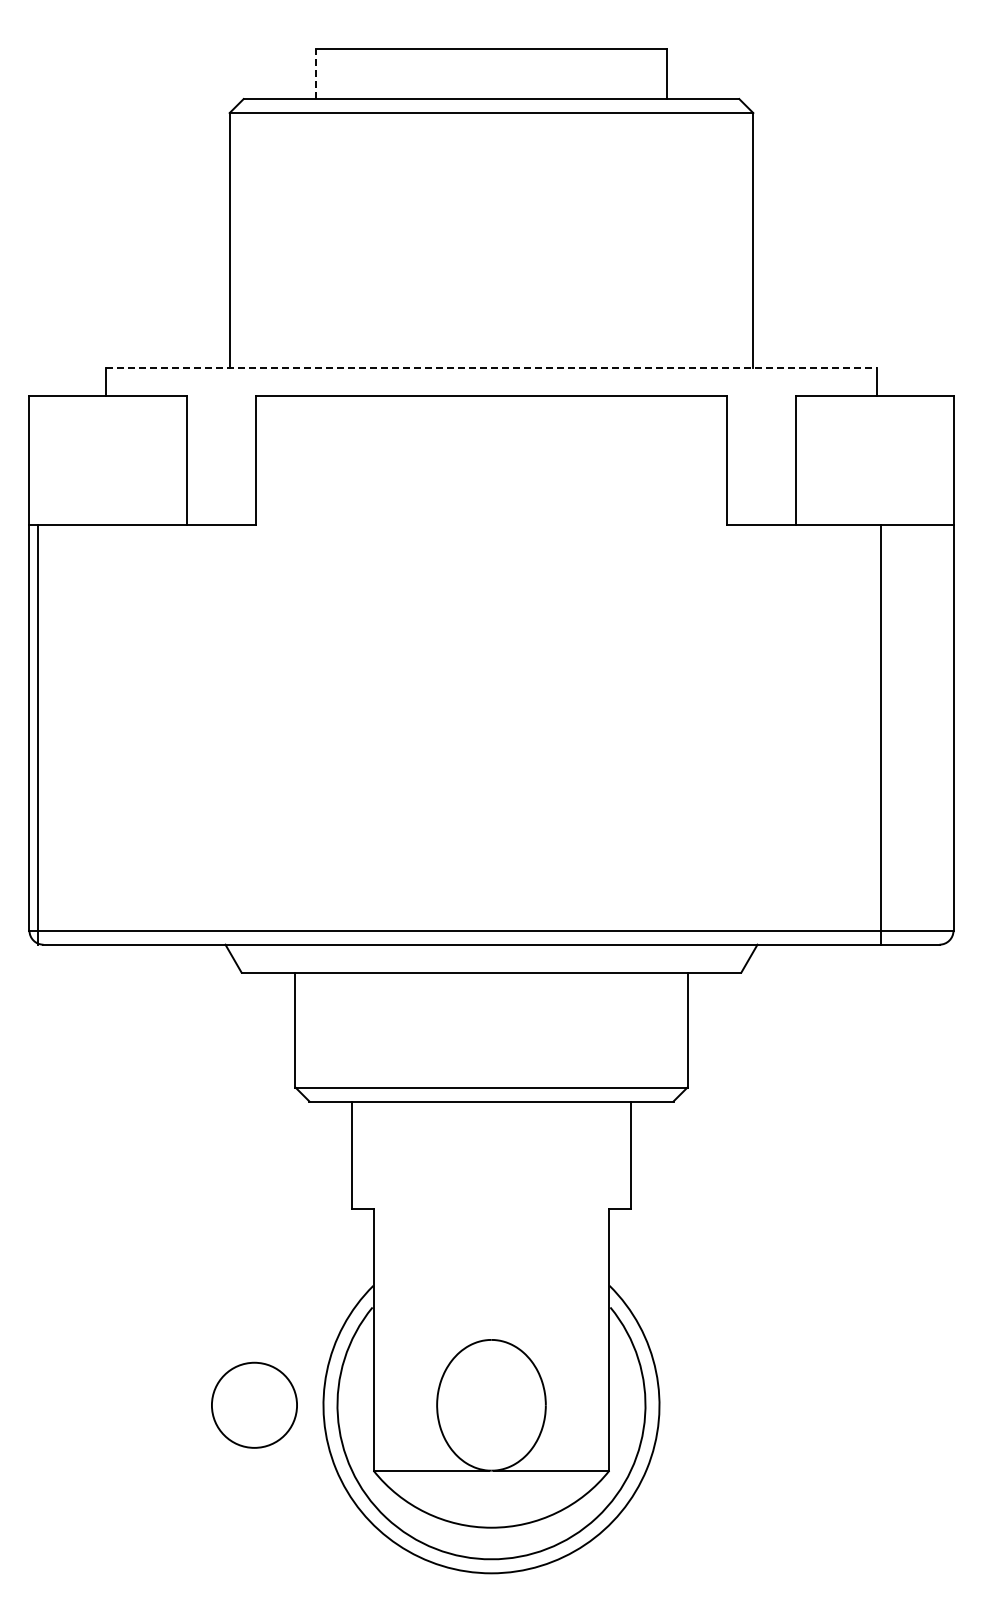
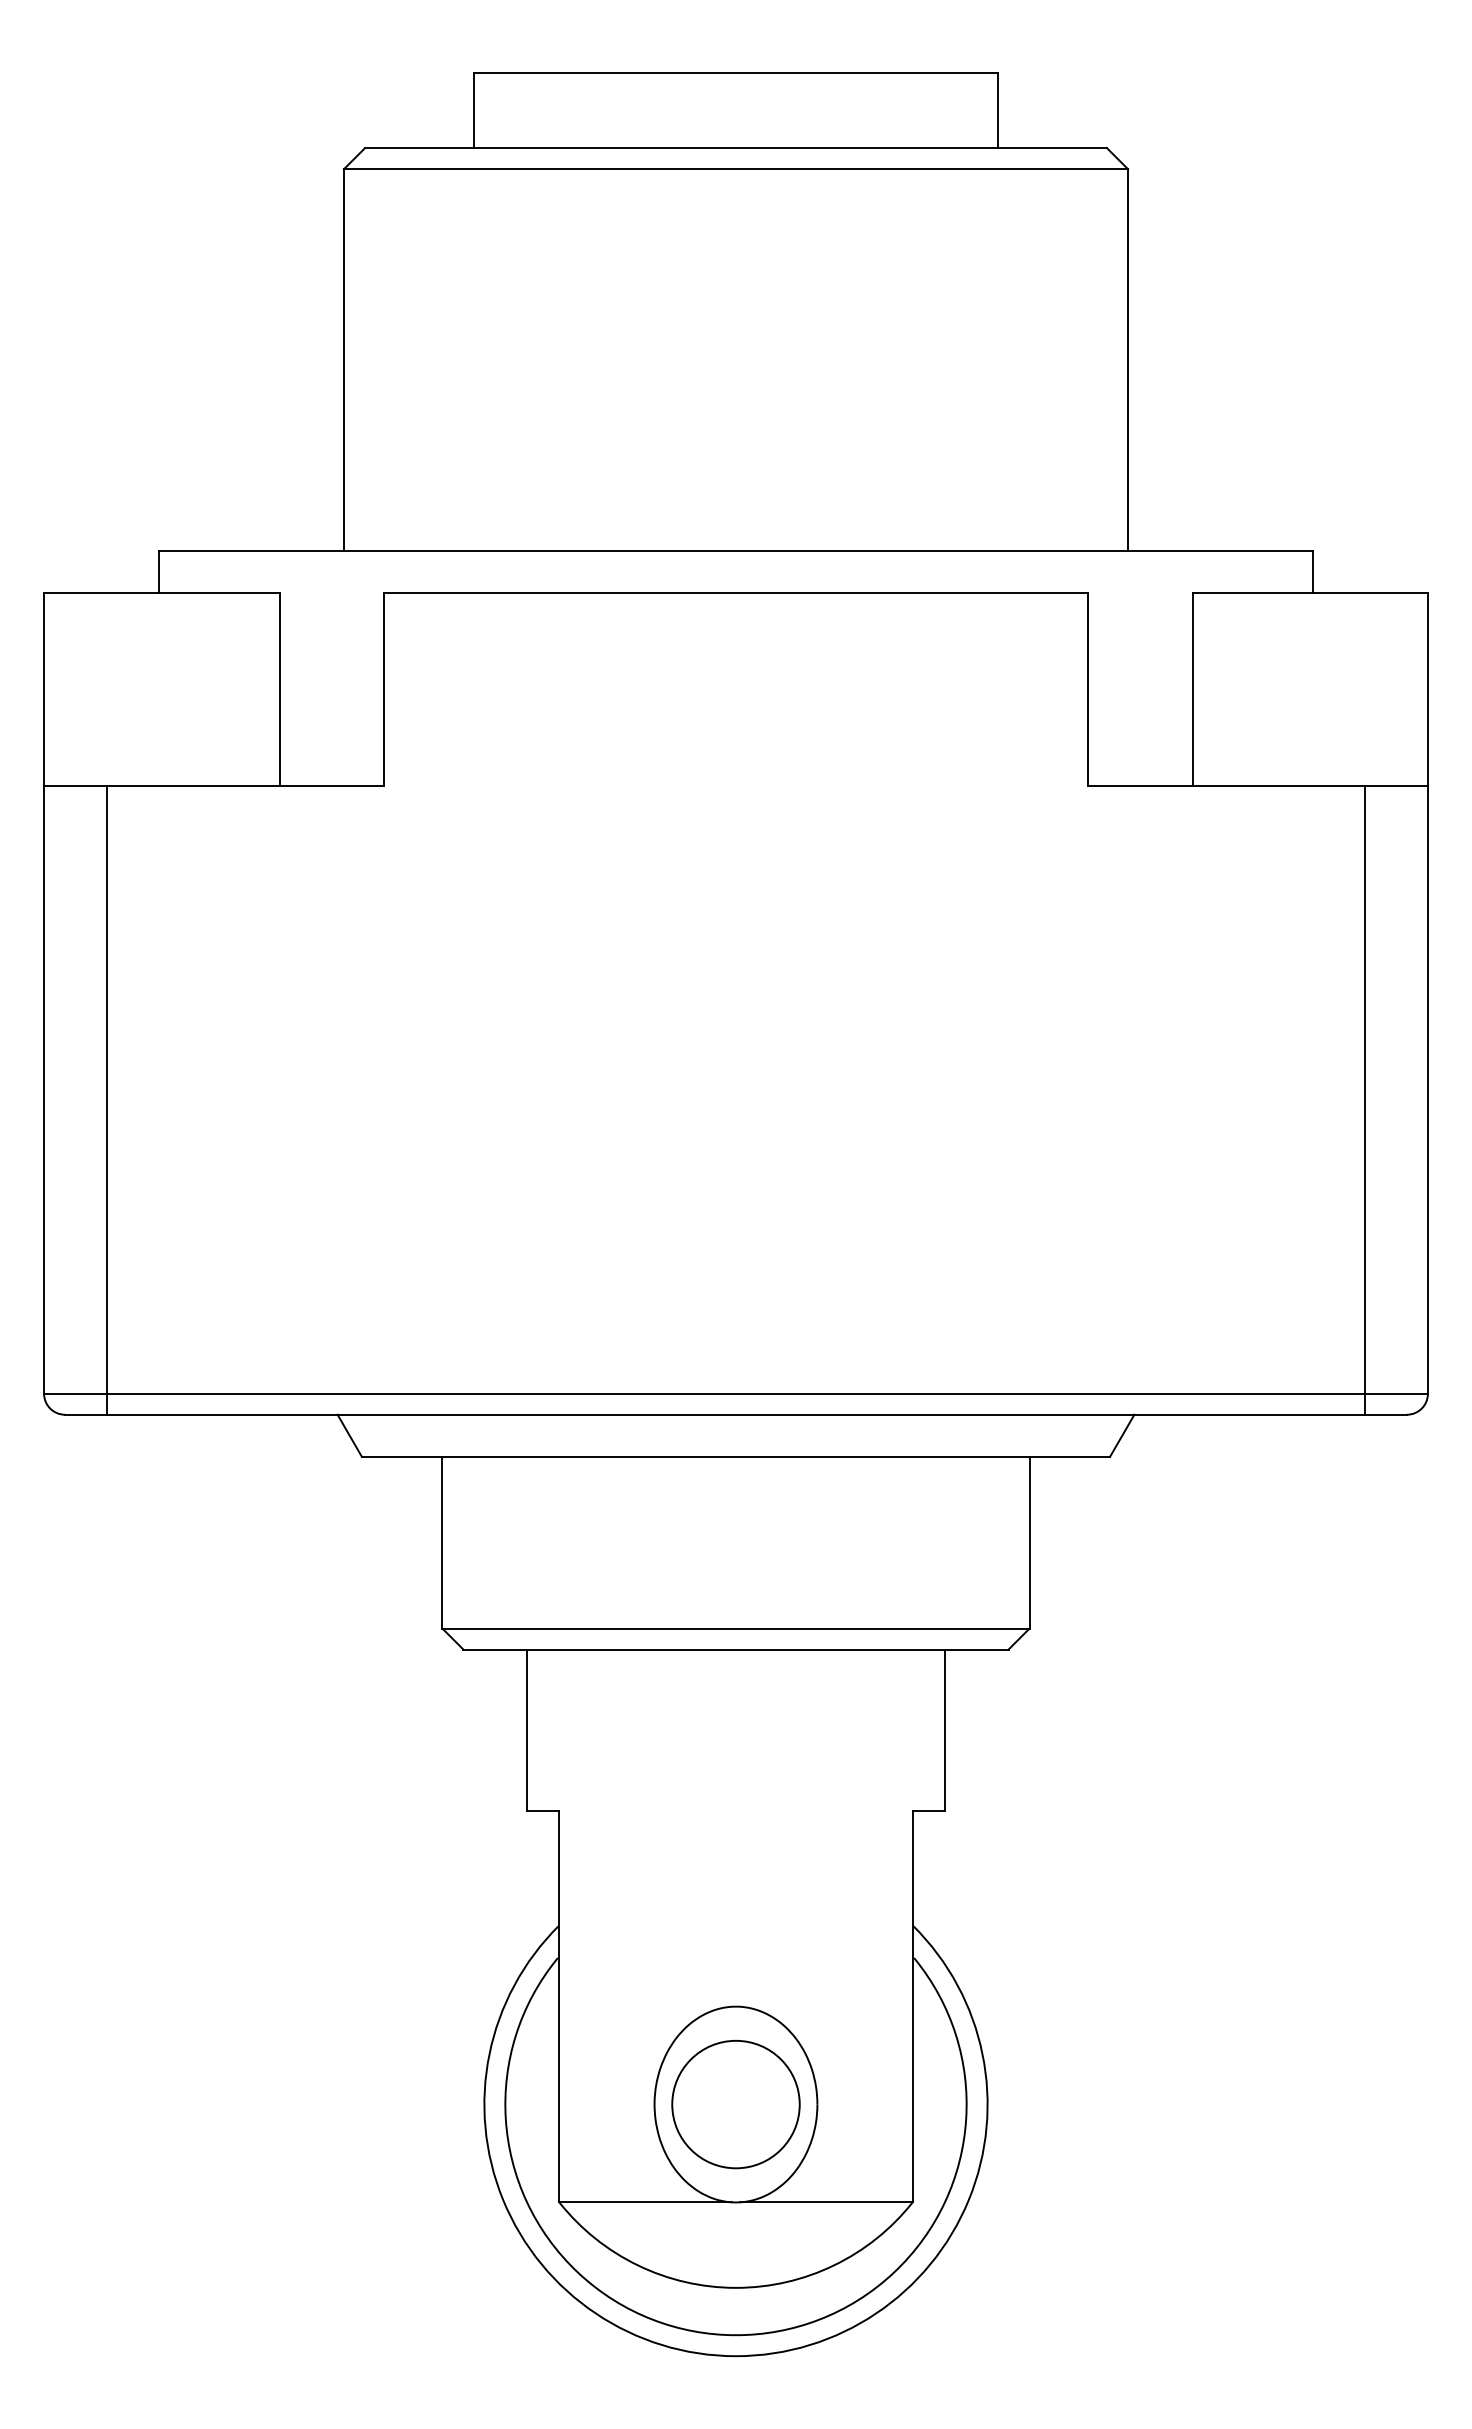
line: (316, 73) -> (473, 110), dashed -> solid
line: (492, 367) -> (737, 550), dashed -> solid
line: (38, 734) -> (107, 1099), moved
line: (880, 734) -> (1364, 1099), moved
circle: (254, 1404) -> (736, 2103), moved

